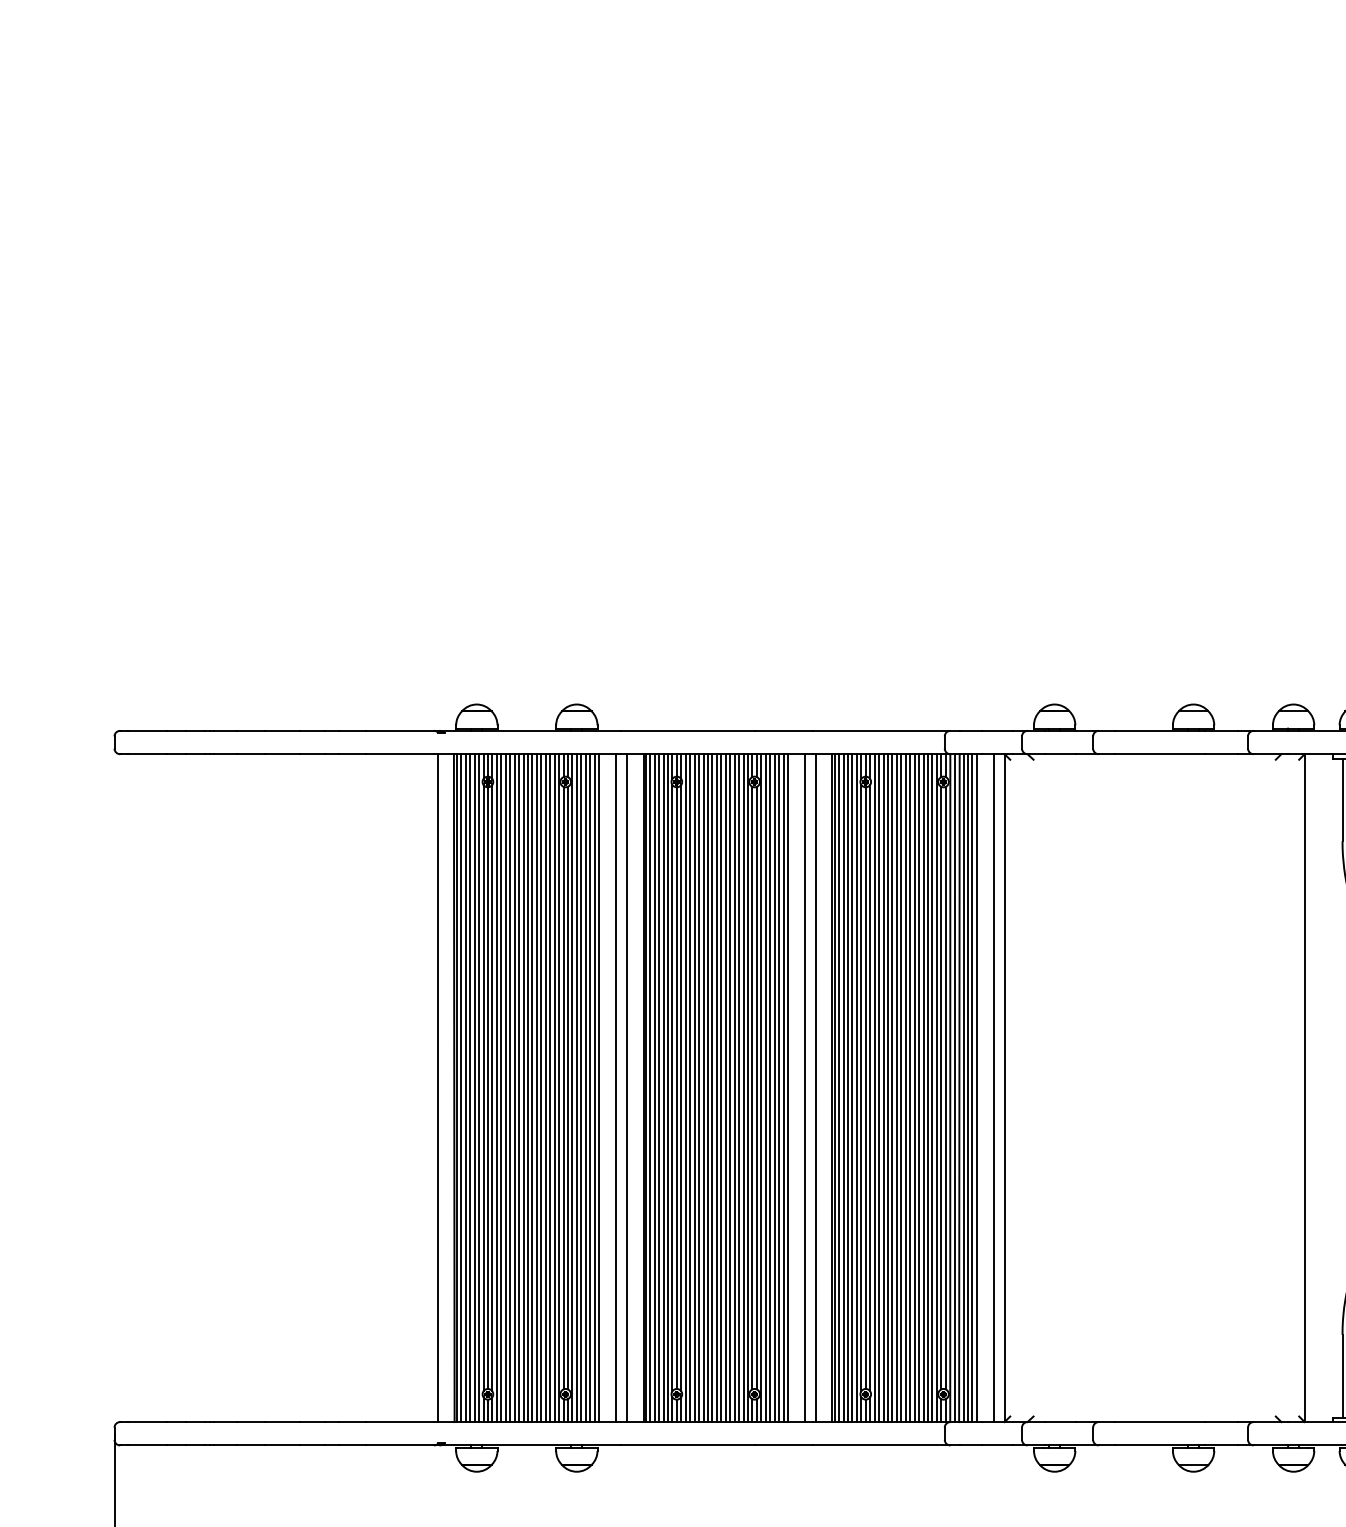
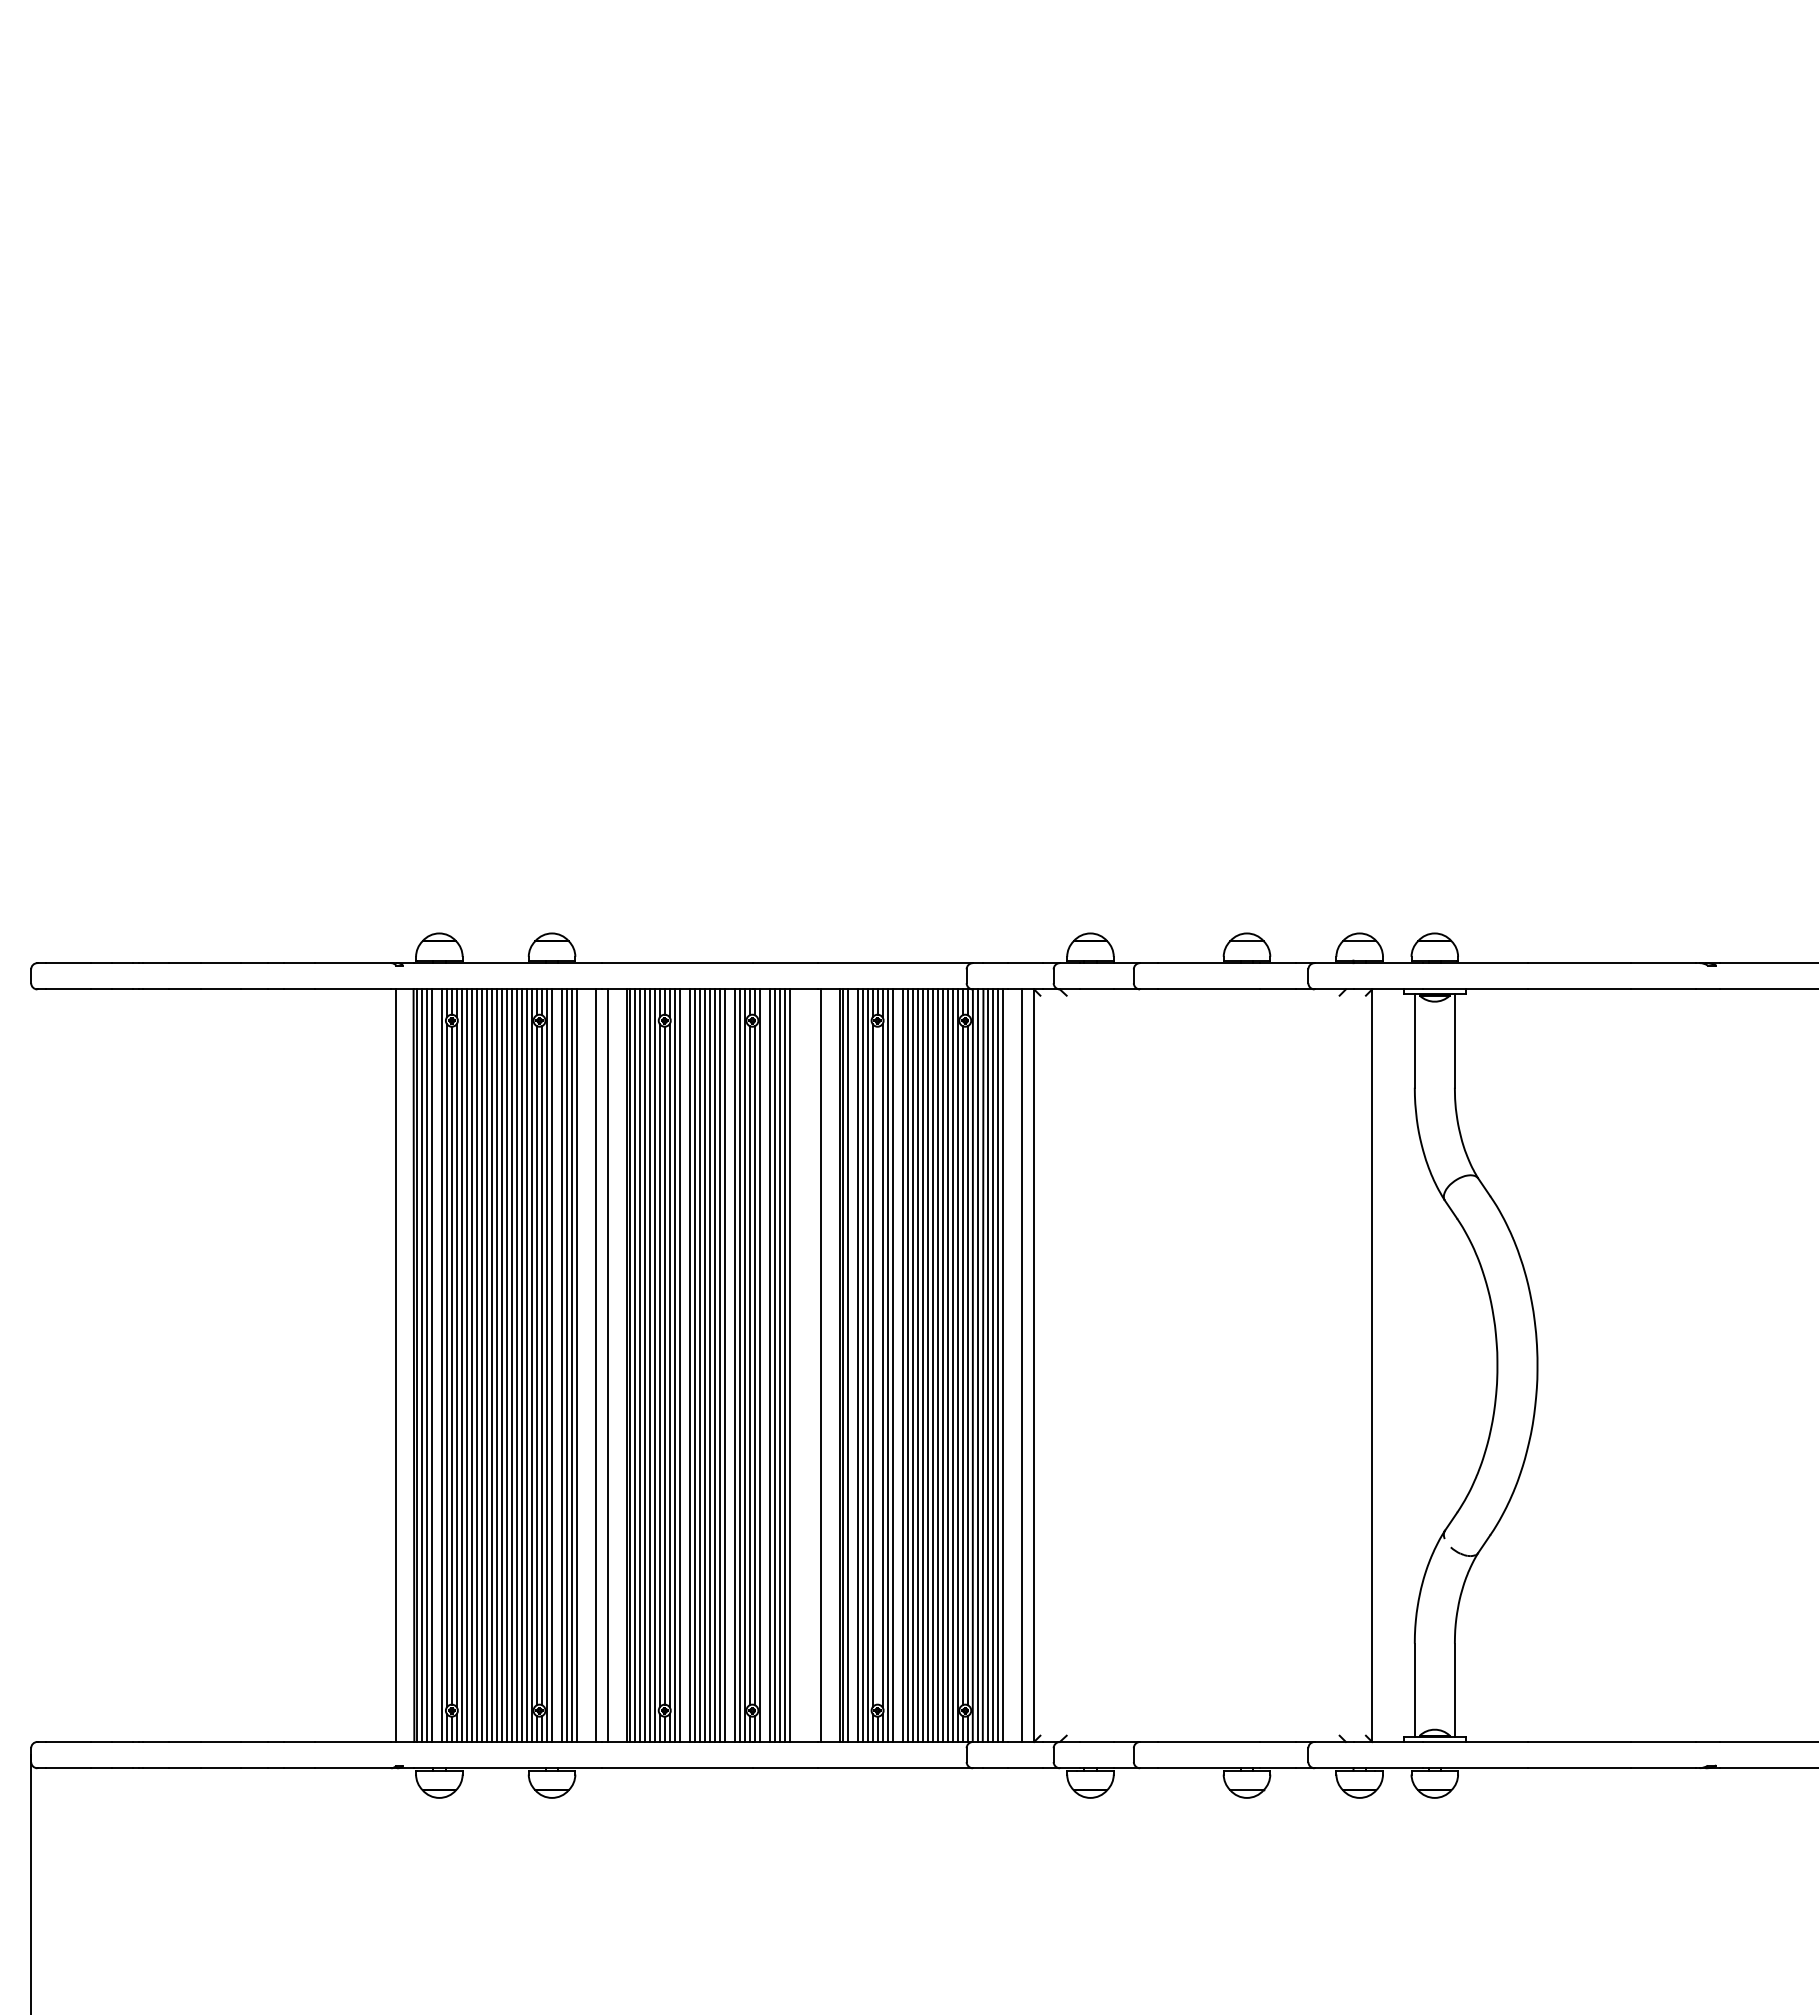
line: (474, 1087) -> (436, 1365), removed
line: (581, 1087) -> (557, 1365), removed
line: (694, 1087) -> (684, 1365), removed
line: (734, 1087) -> (729, 1365), removed
line: (765, 1087) -> (764, 1365), removed
line: (804, 1087) -> (808, 1365), removed
line: (843, 1087) -> (852, 1365), removed
line: (865, 1087) -> (877, 1365), removed
line: (883, 1087) -> (897, 1365), removed

